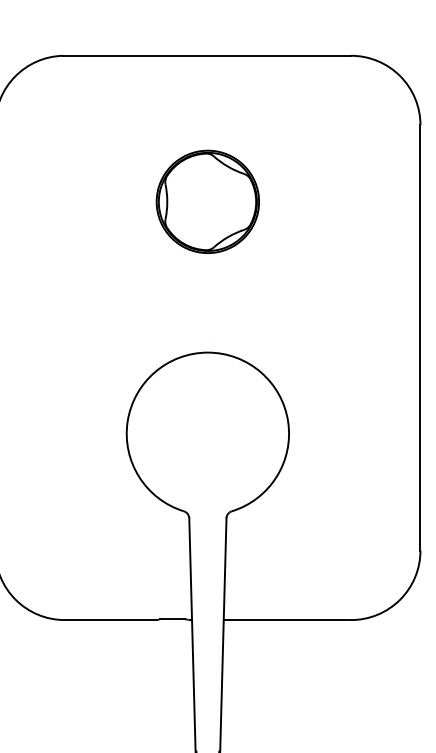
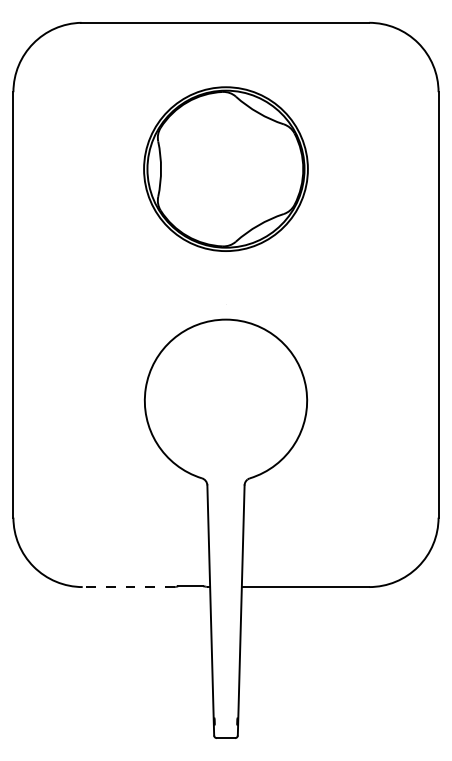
part: (207, 201) -> (225, 168), size x1.6
line: (110, 620) -> (128, 587), solid -> dashed

